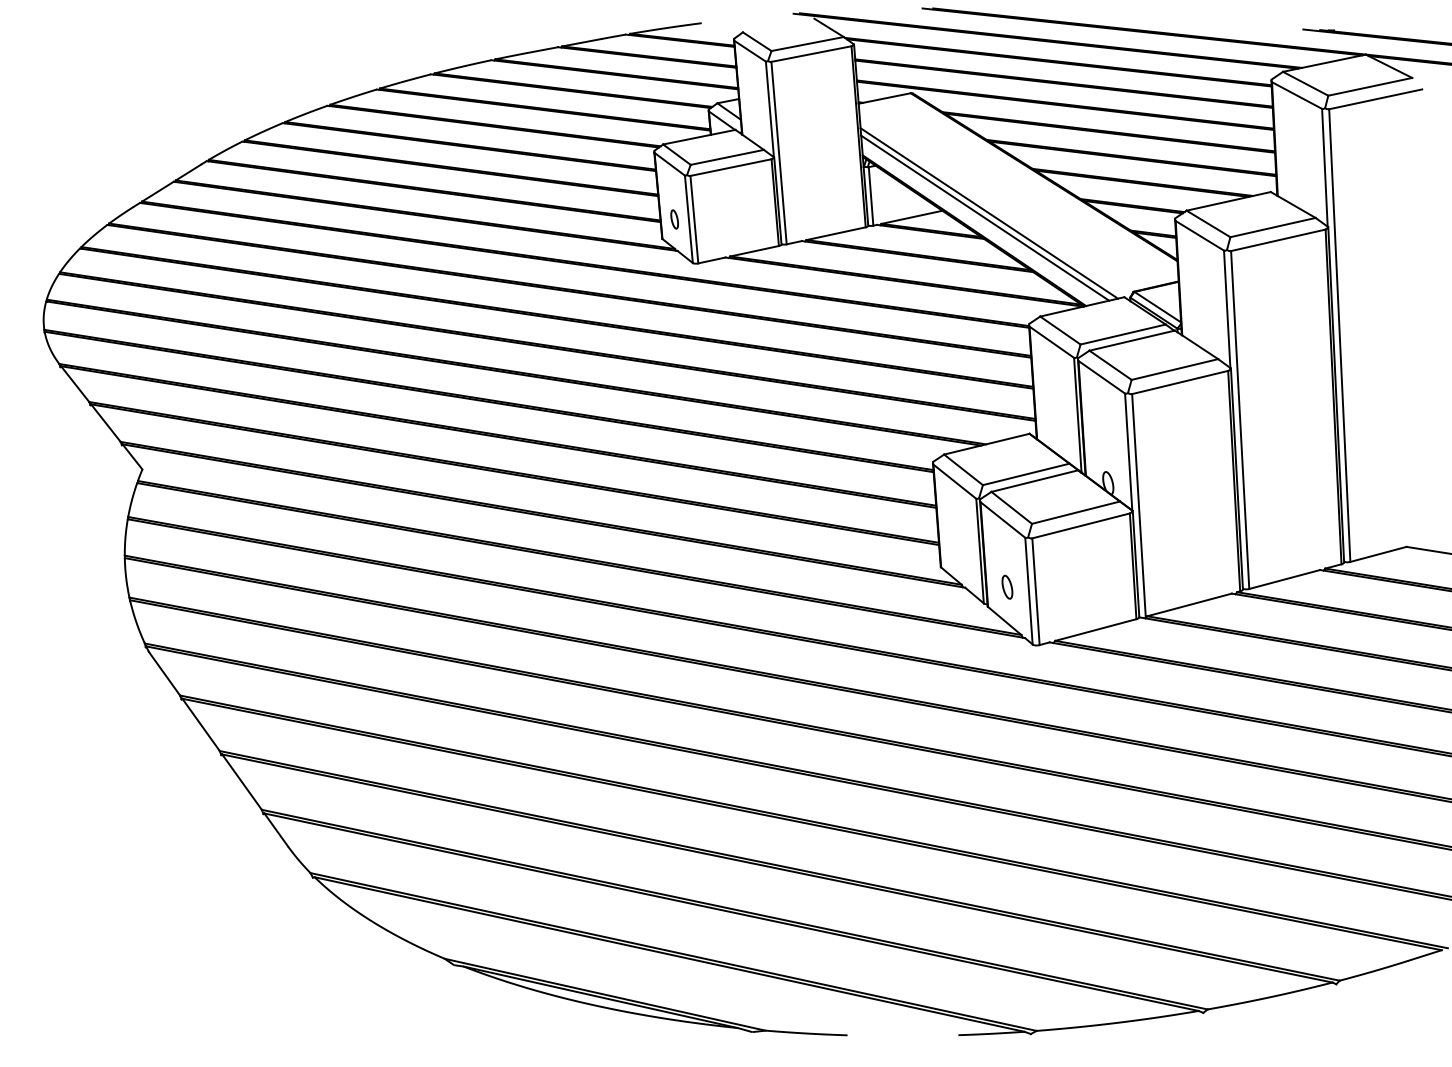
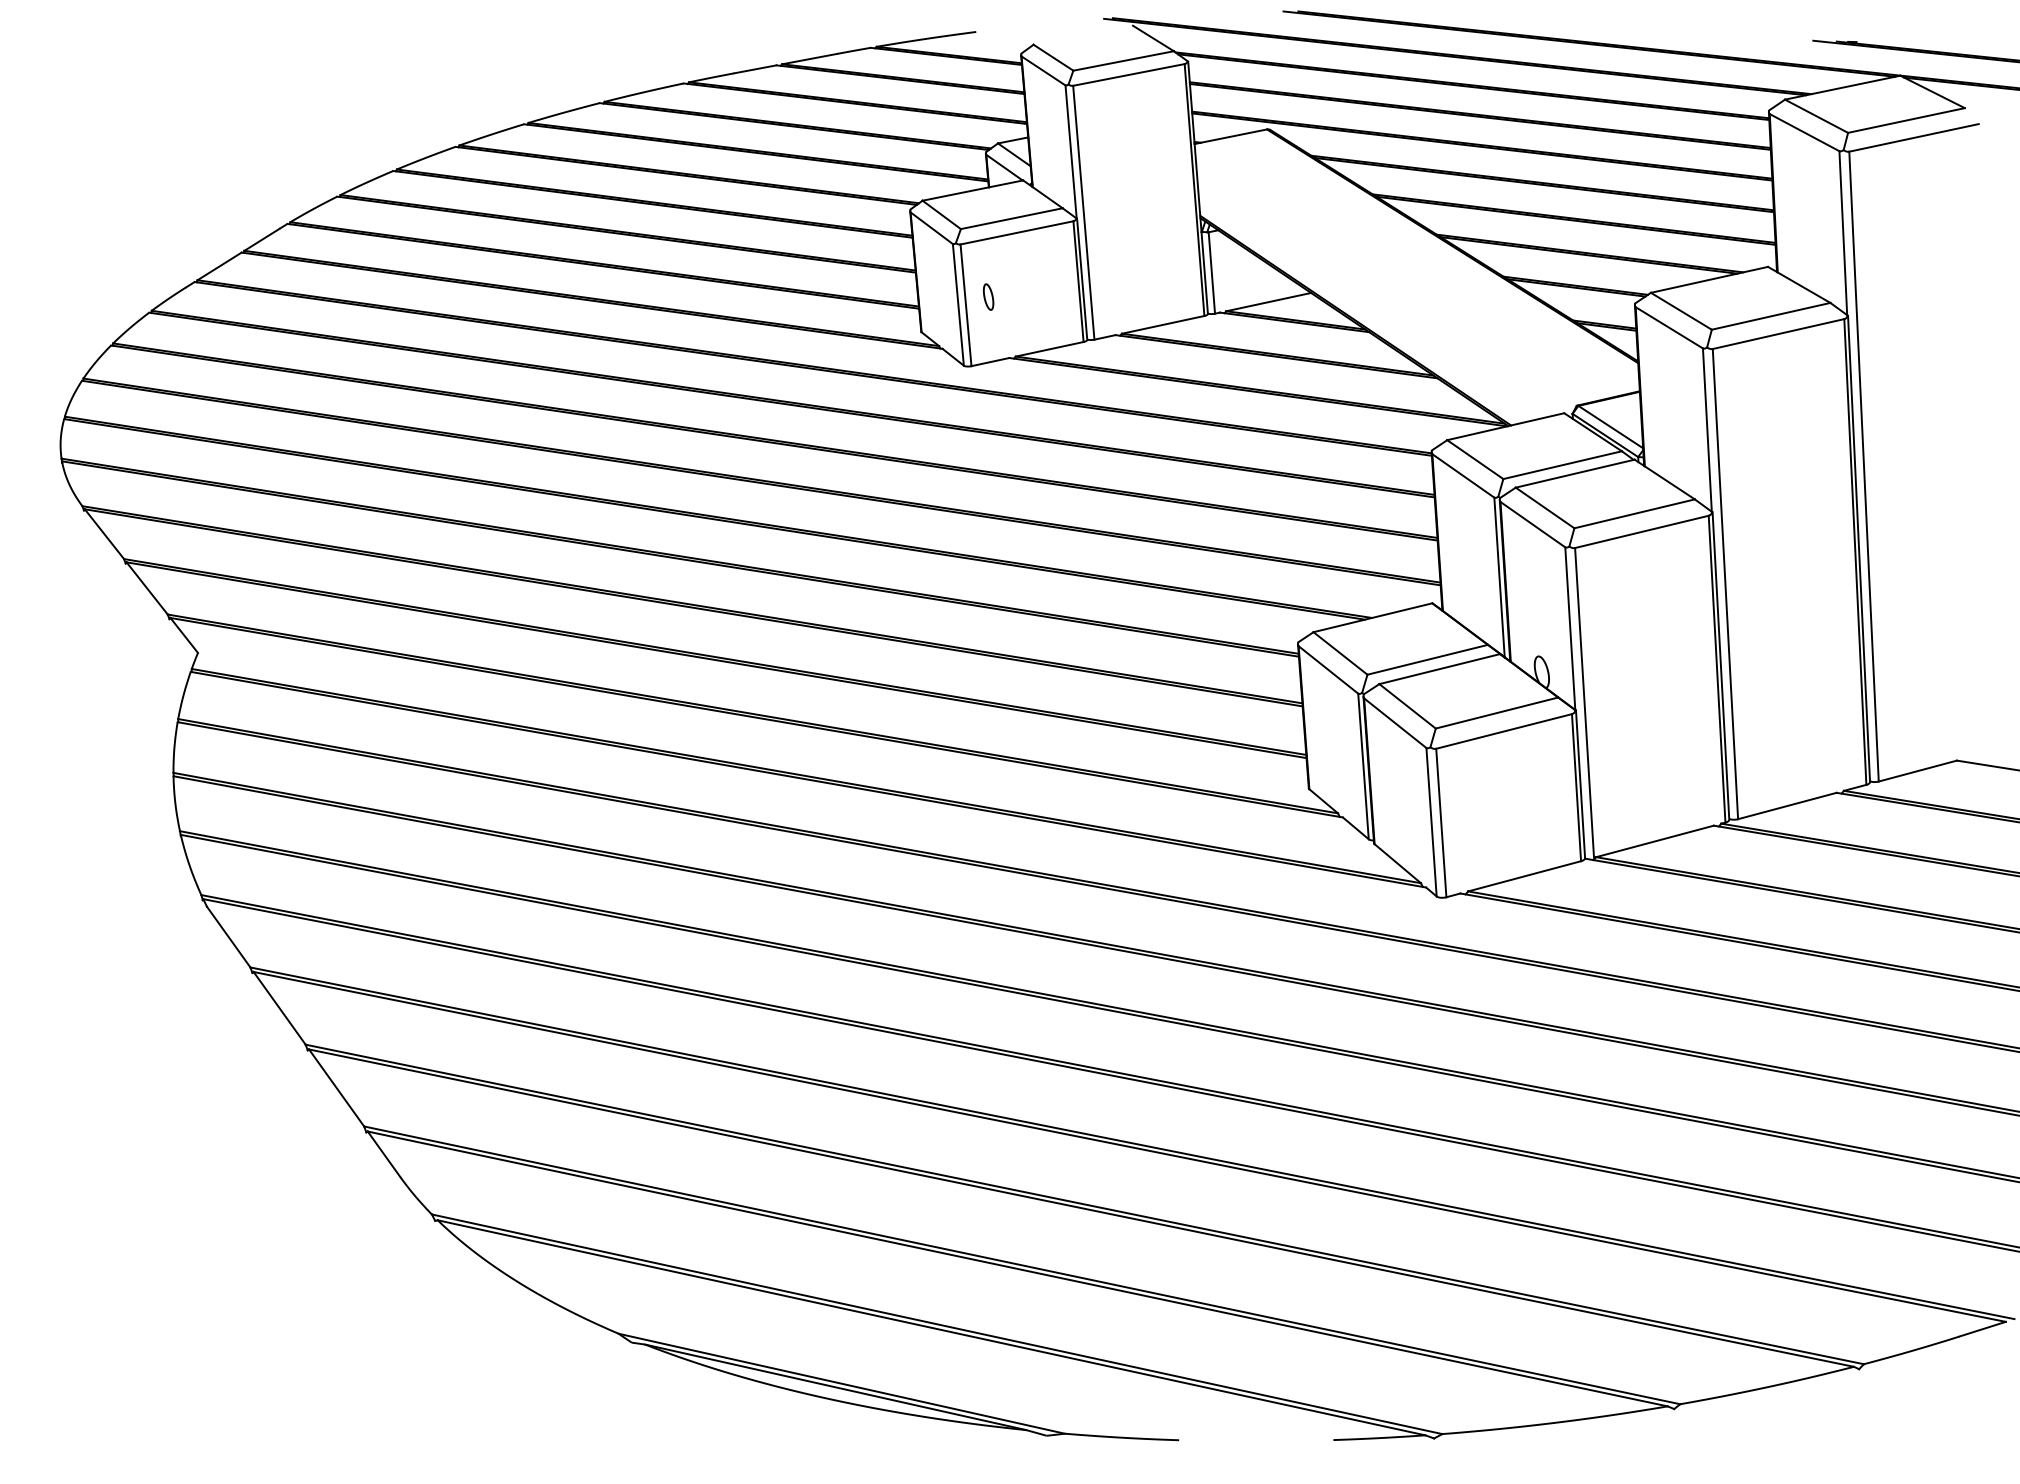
line: (989, 213) -> (1376, 296), removed
line: (985, 218) -> (1370, 303), removed
part: (674, 219) -> (988, 296), moved
part: (1007, 587) -> (1401, 816), removed

